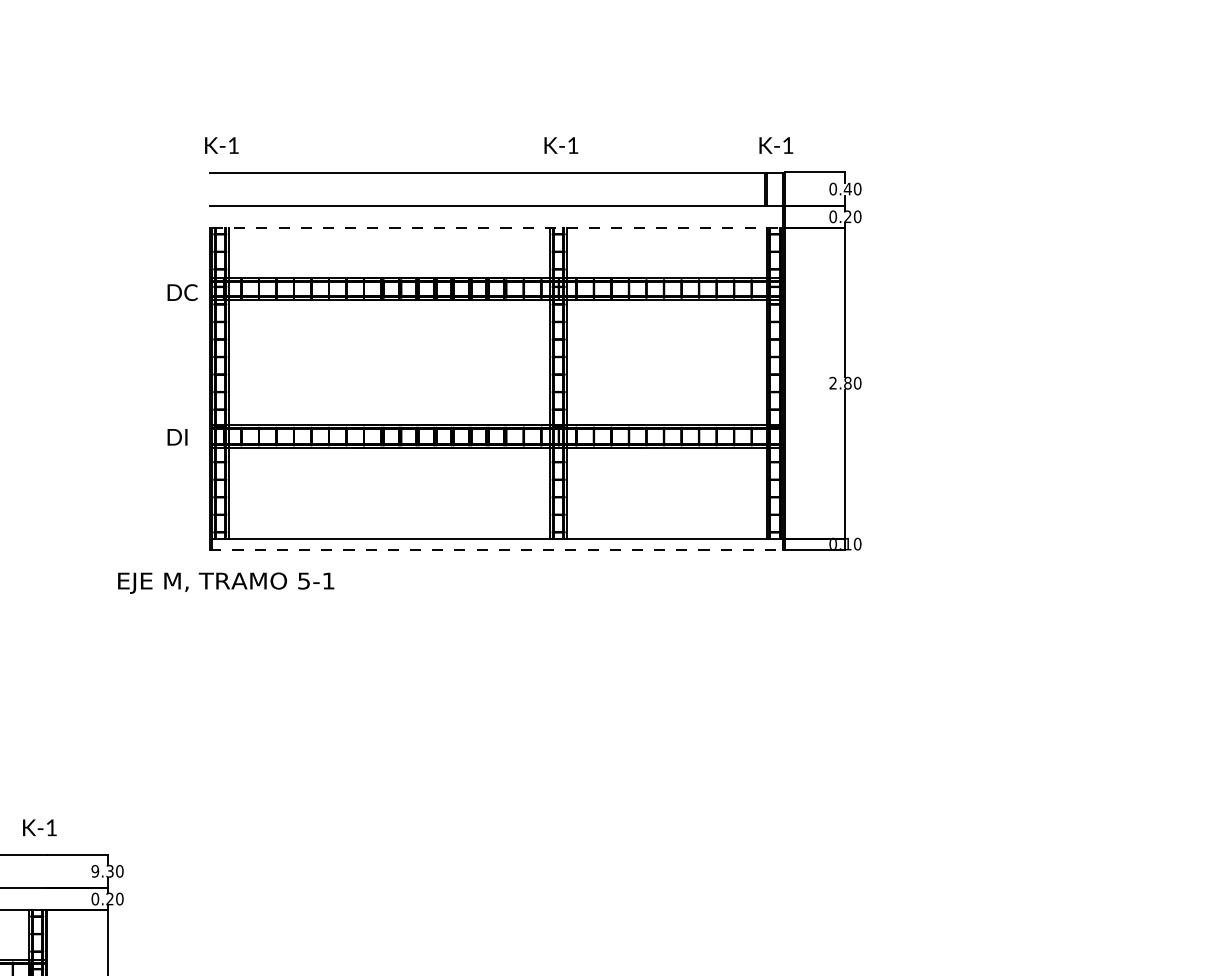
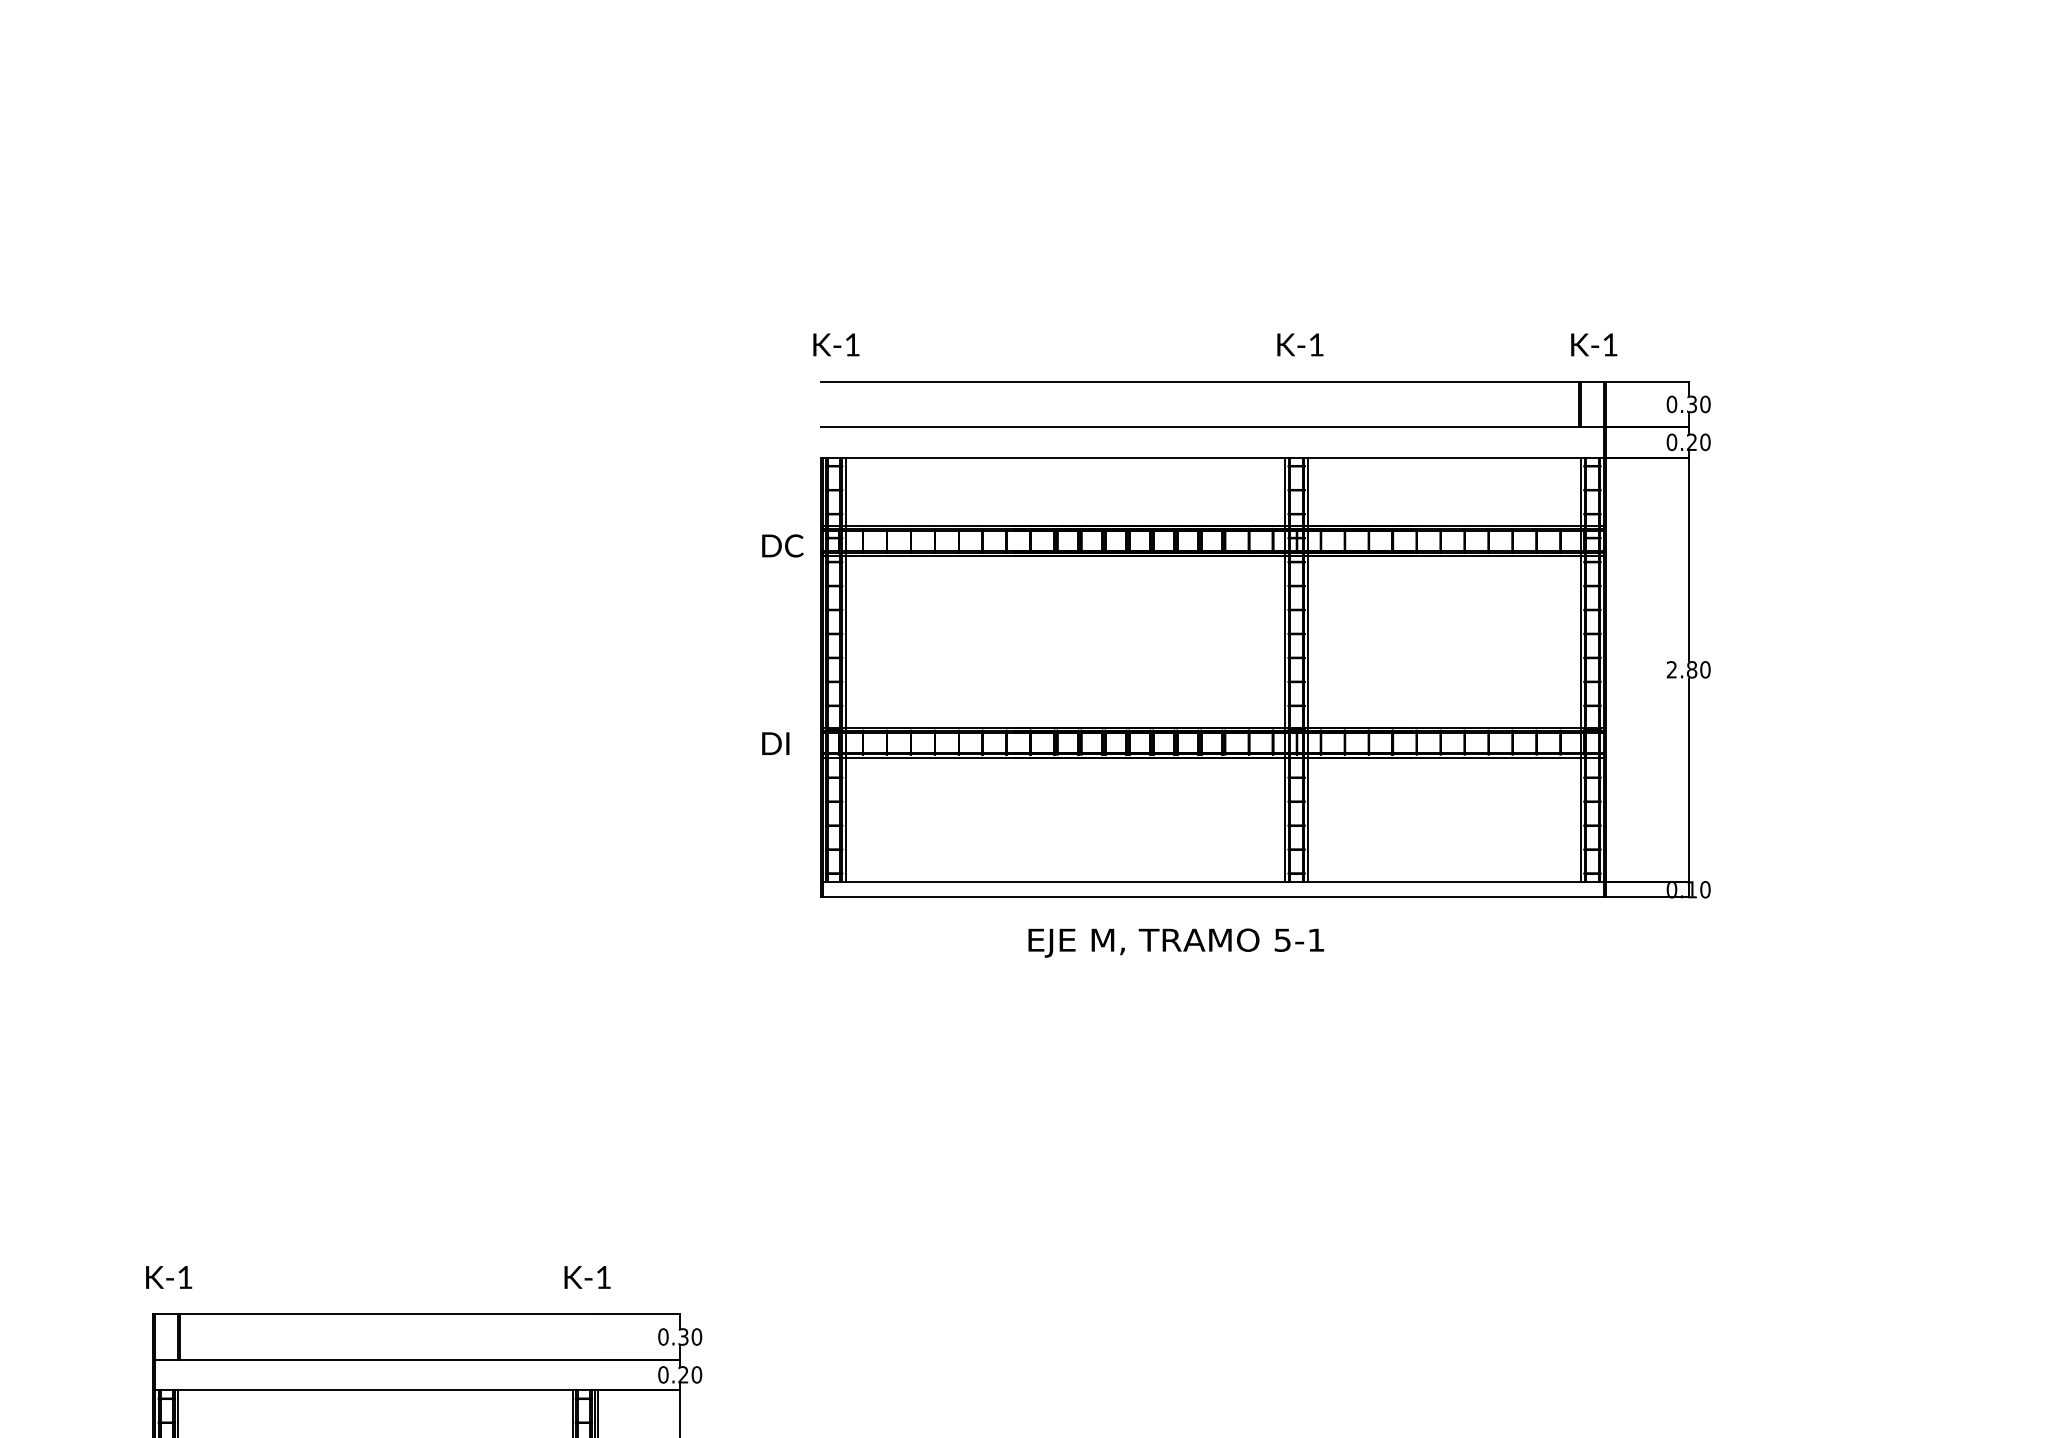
text: (847, 189) -> (1691, 404), 0.40 -> 0.30
line: (497, 227) -> (1213, 457), dashed -> solid
line: (497, 549) -> (1213, 897), dashed -> solid
text: (225, 582) -> (1175, 942), moved
text: (95, 870) -> (663, 1336), 9.30 -> 0.30

